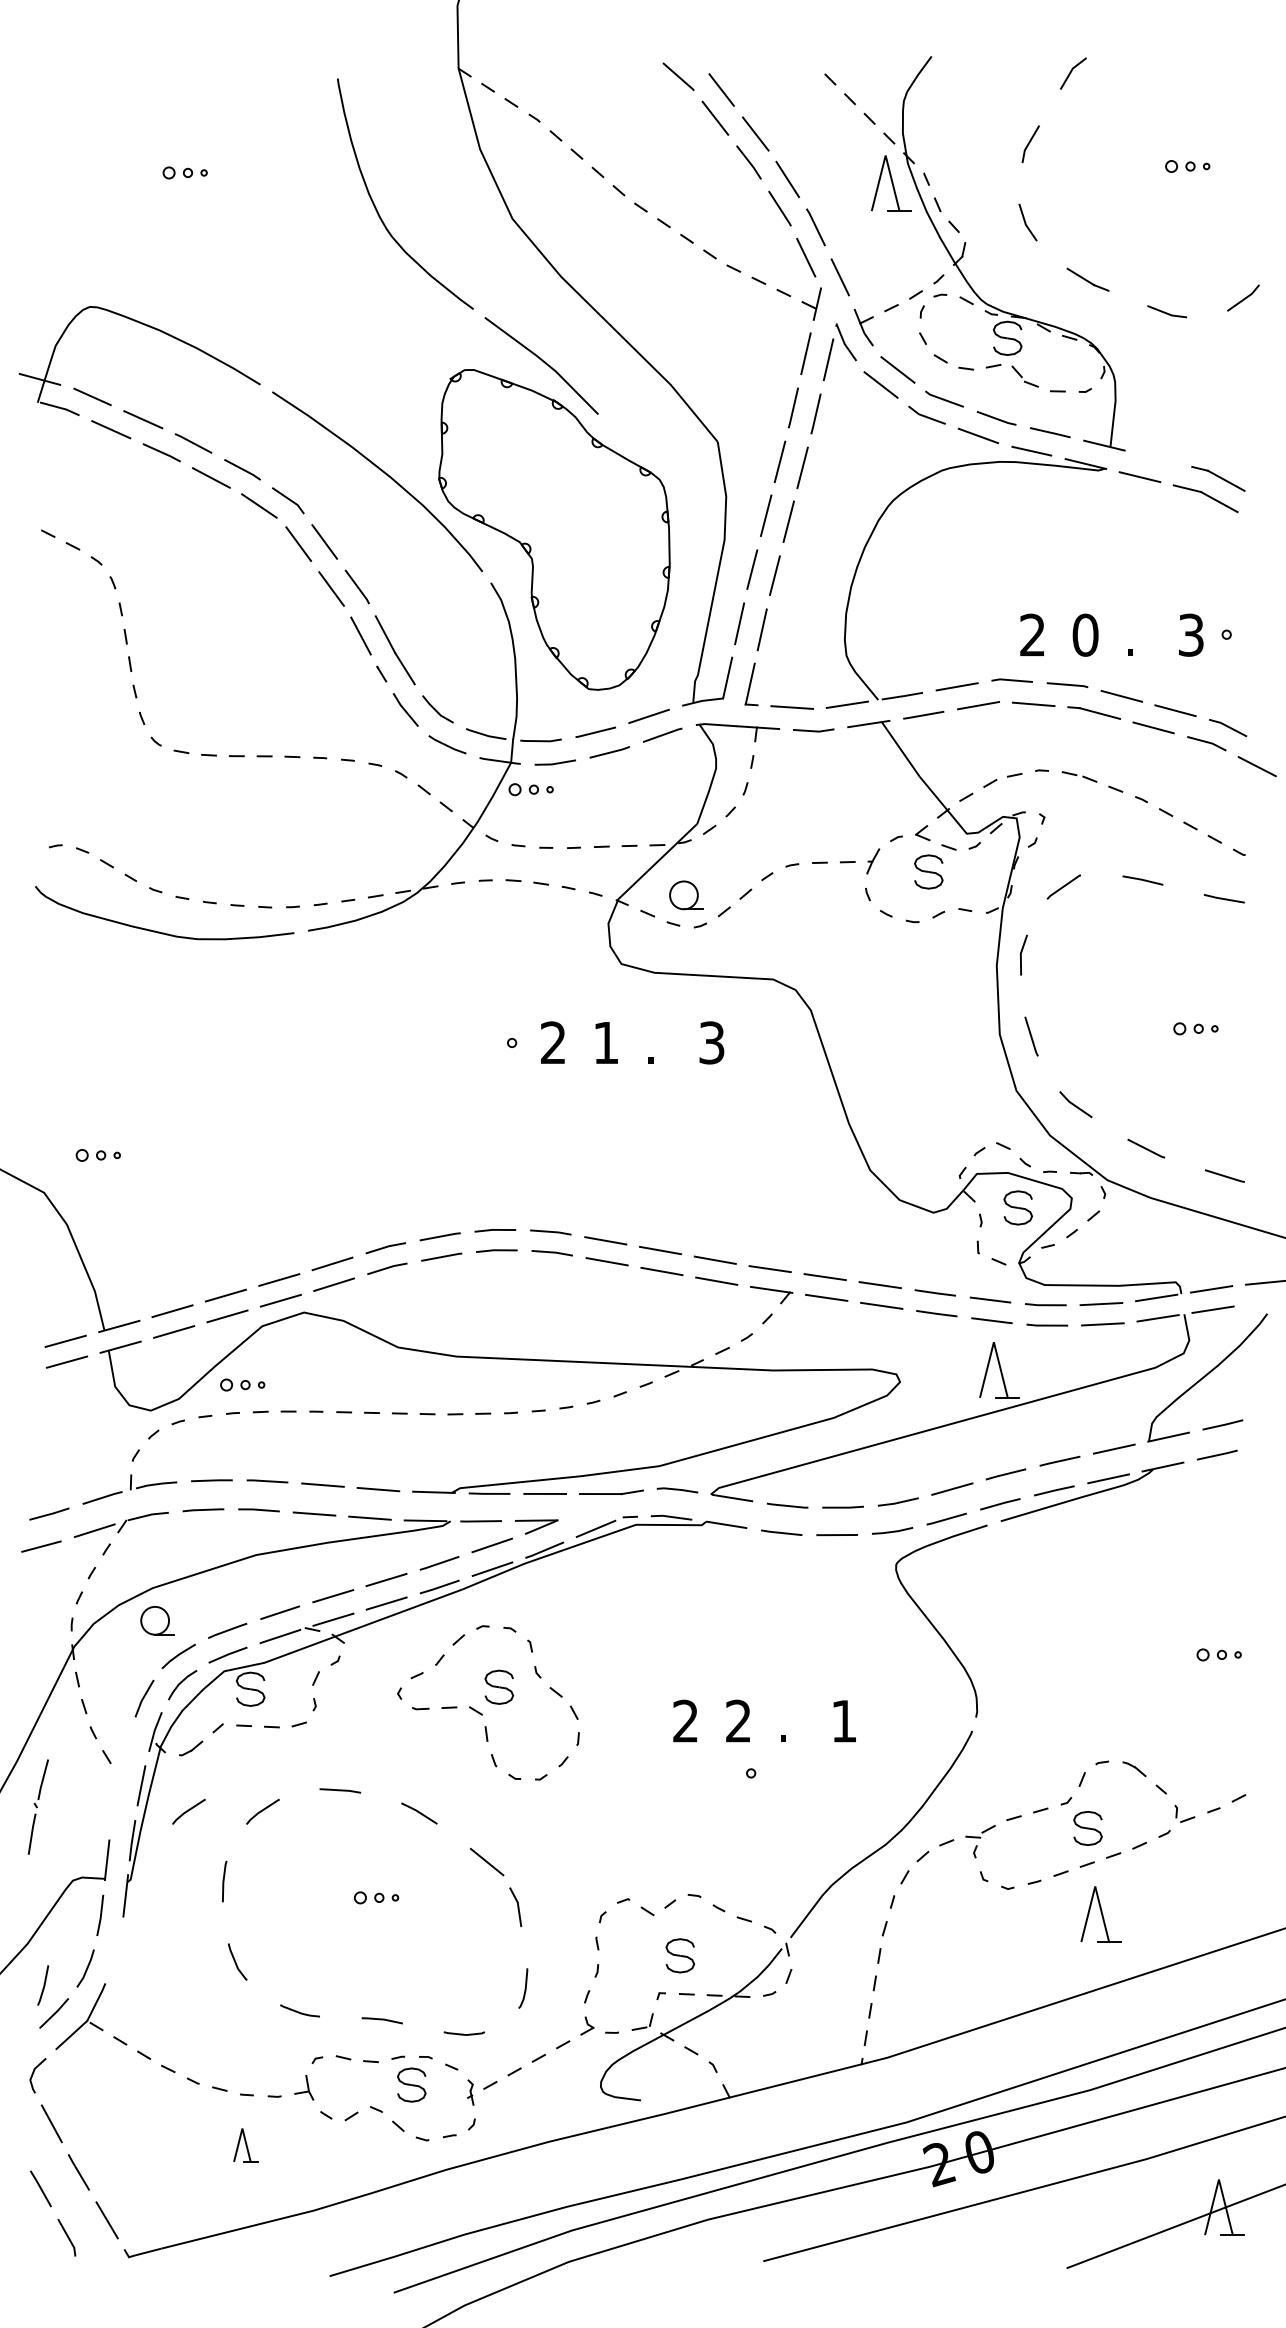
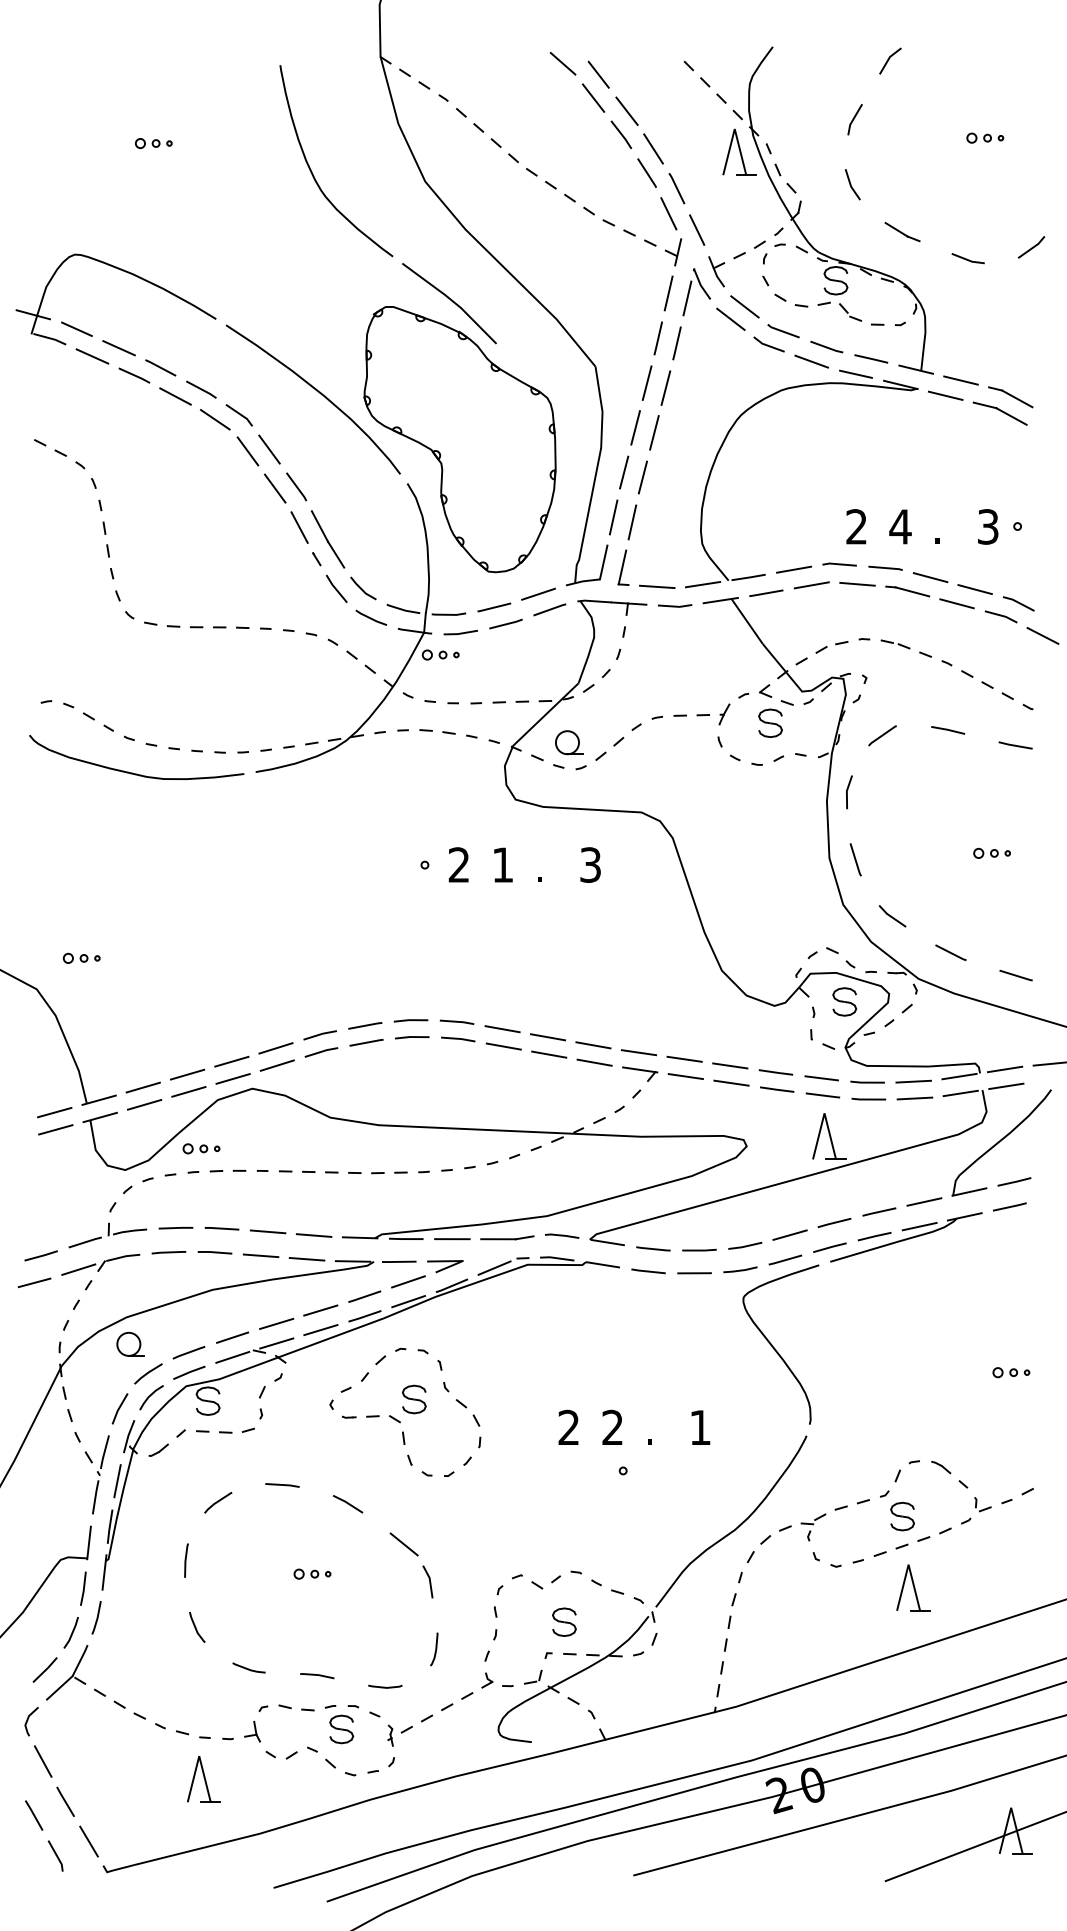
line: (1158, 458) -> (961, 380), added
text: (1085, 634) -> (900, 526), 0 -> 4
part: (37, 1806) -> (100, 1474), moved
line: (188, 1811) -> (156, 1502), removed
line: (43, 1985) -> (96, 1617), moved
part: (245, 2145) -> (203, 1779), size x1.67

